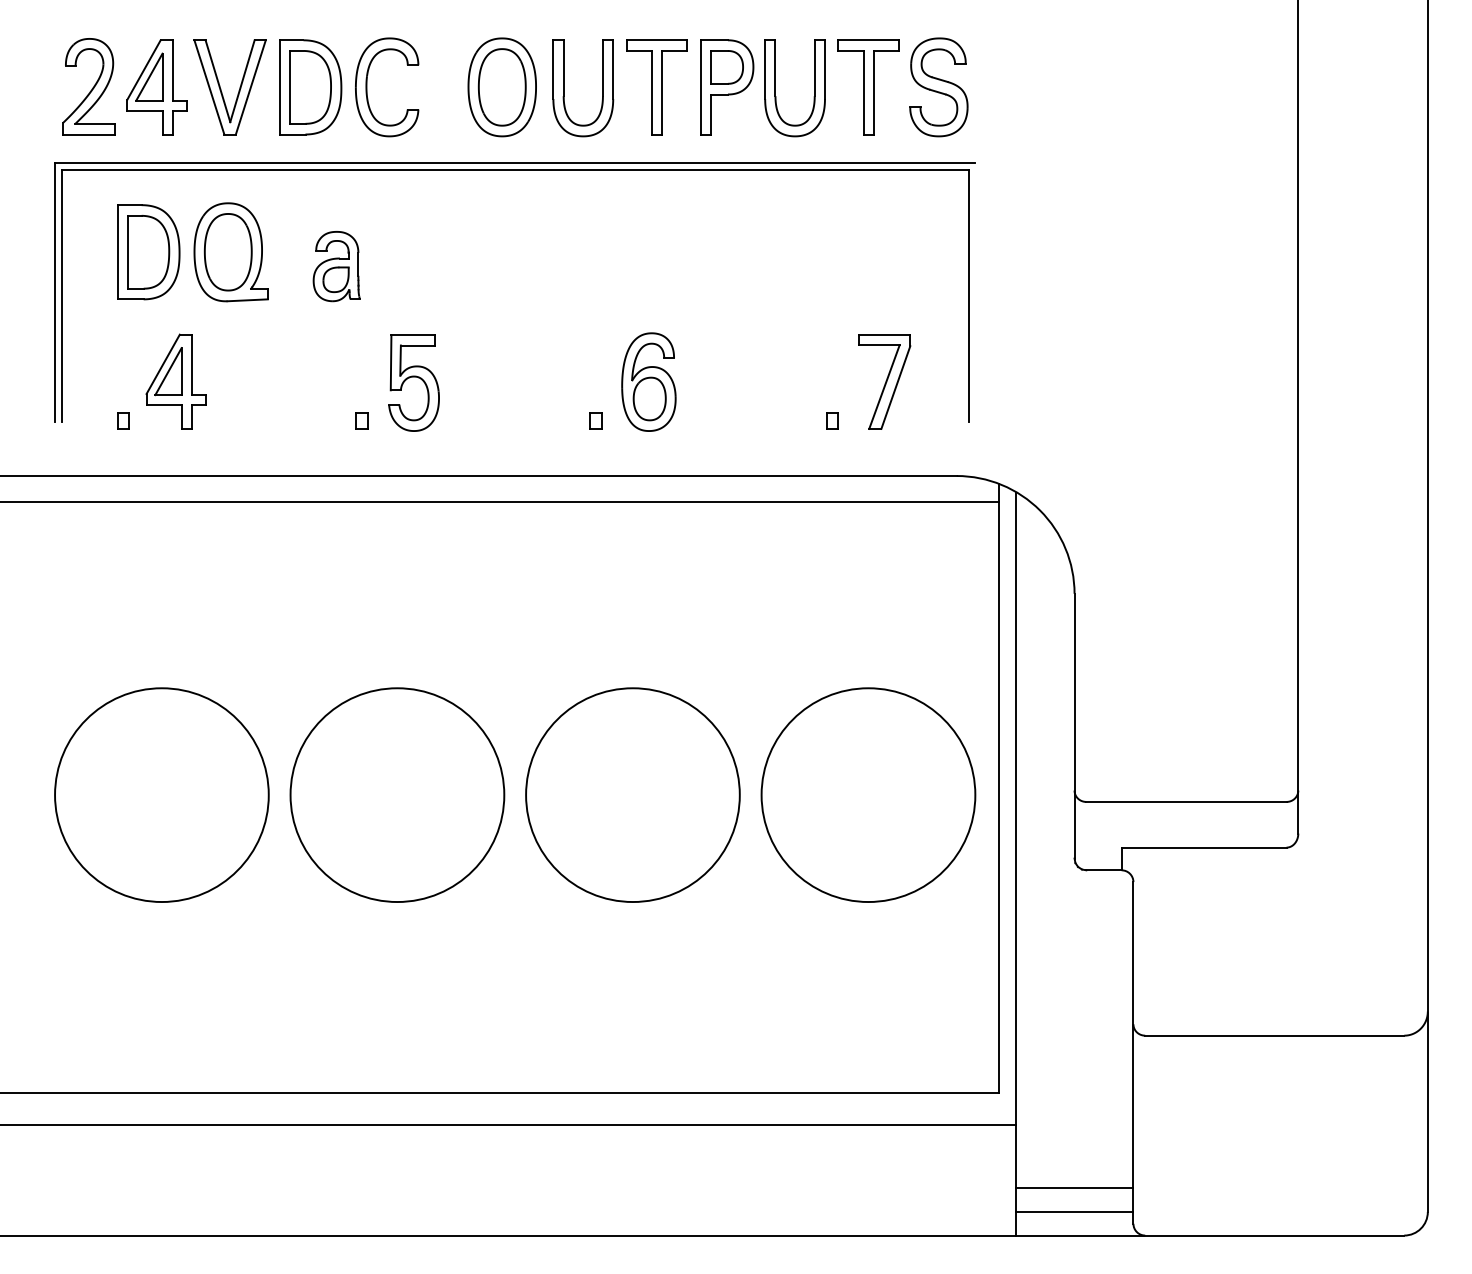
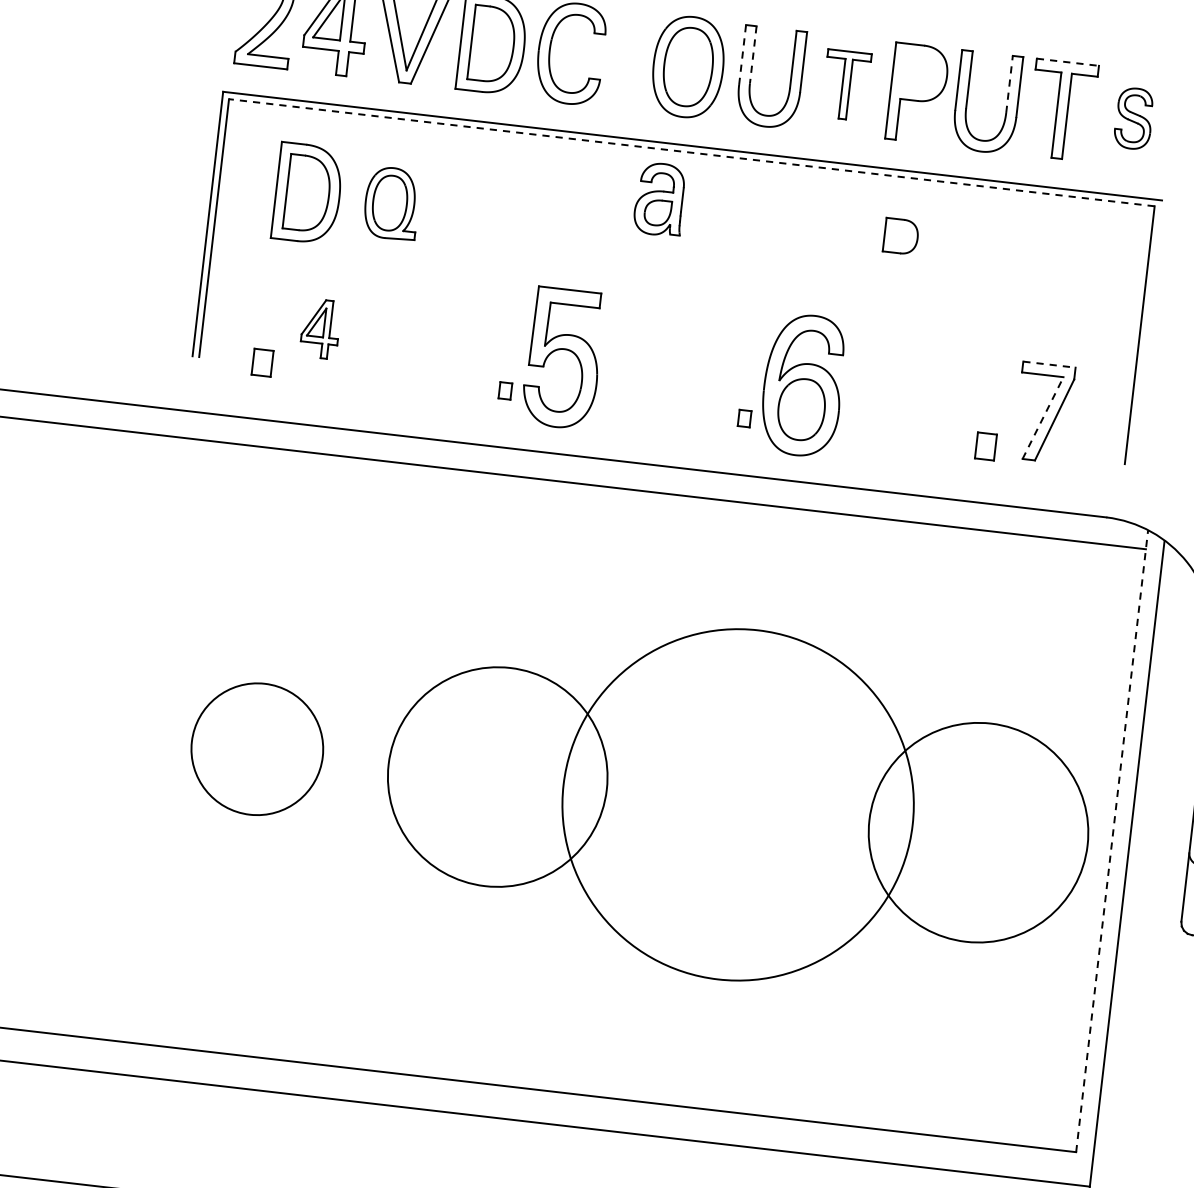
line: (869, 40) -> (1068, 62), solid -> dashed
part: (726, 67) -> (900, 236), moved
line: (563, 68) -> (753, 55), solid -> dashed
line: (814, 68) -> (1009, 84), solid -> dashed
line: (553, 69) -> (742, 54), solid -> dashed
part: (656, 87) -> (845, 85), size x0.7
part: (938, 87) -> (1133, 118), size x0.6
line: (514, 169) -> (691, 152), solid -> dashed
part: (230, 252) -> (391, 203), size x0.7
part: (336, 266) -> (659, 199), moved
line: (884, 334) -> (1049, 364), solid -> dashed
part: (175, 381) -> (320, 328), size x0.6
part: (648, 381) -> (802, 384), size x1.4
part: (413, 382) -> (562, 357), size x1.4
line: (884, 387) -> (1043, 418), solid -> dashed
part: (123, 420) -> (262, 362), size x1.6
part: (832, 420) -> (986, 446), size x1.6
line: (998, 788) -> (1112, 841), solid -> dashed
circle: (161, 795) -> (256, 749), size x0.6
circle: (632, 795) -> (737, 805), size x1.6

